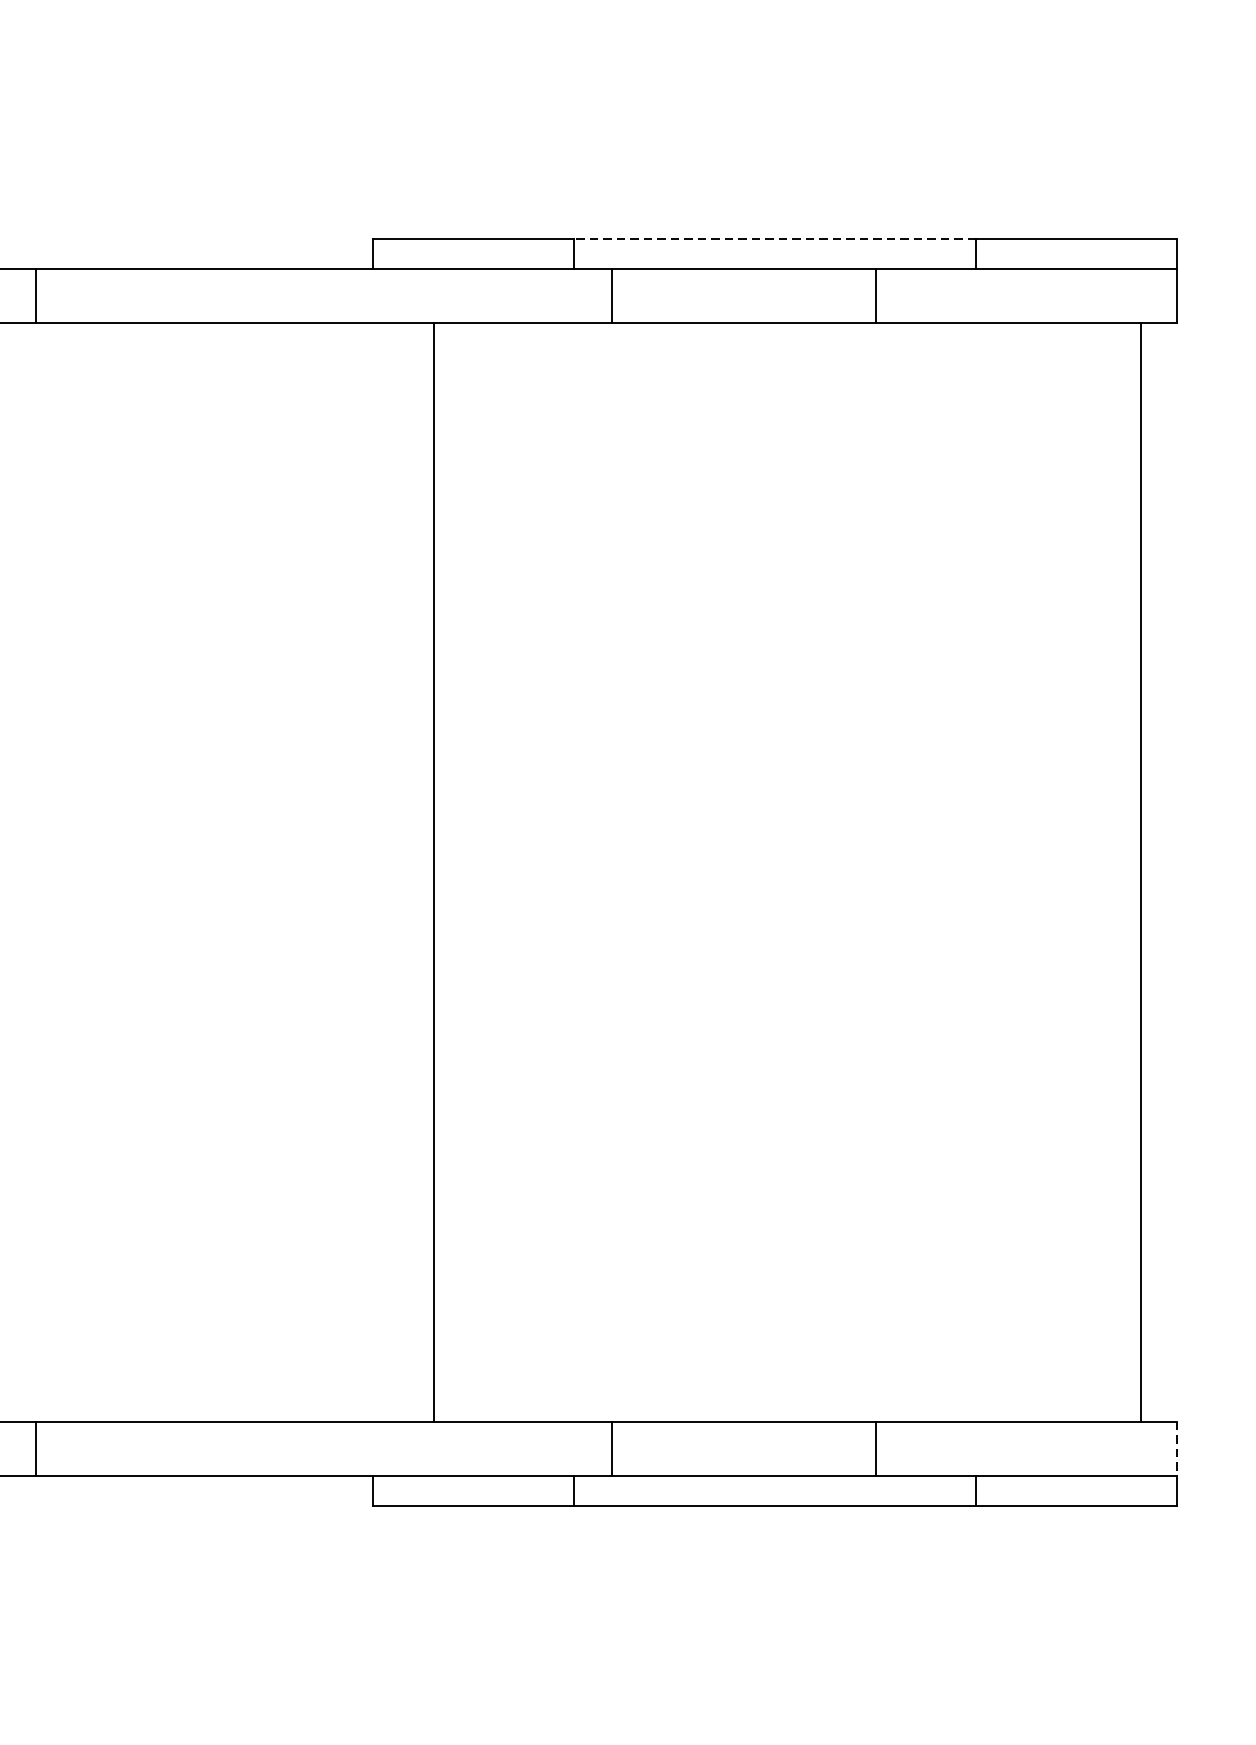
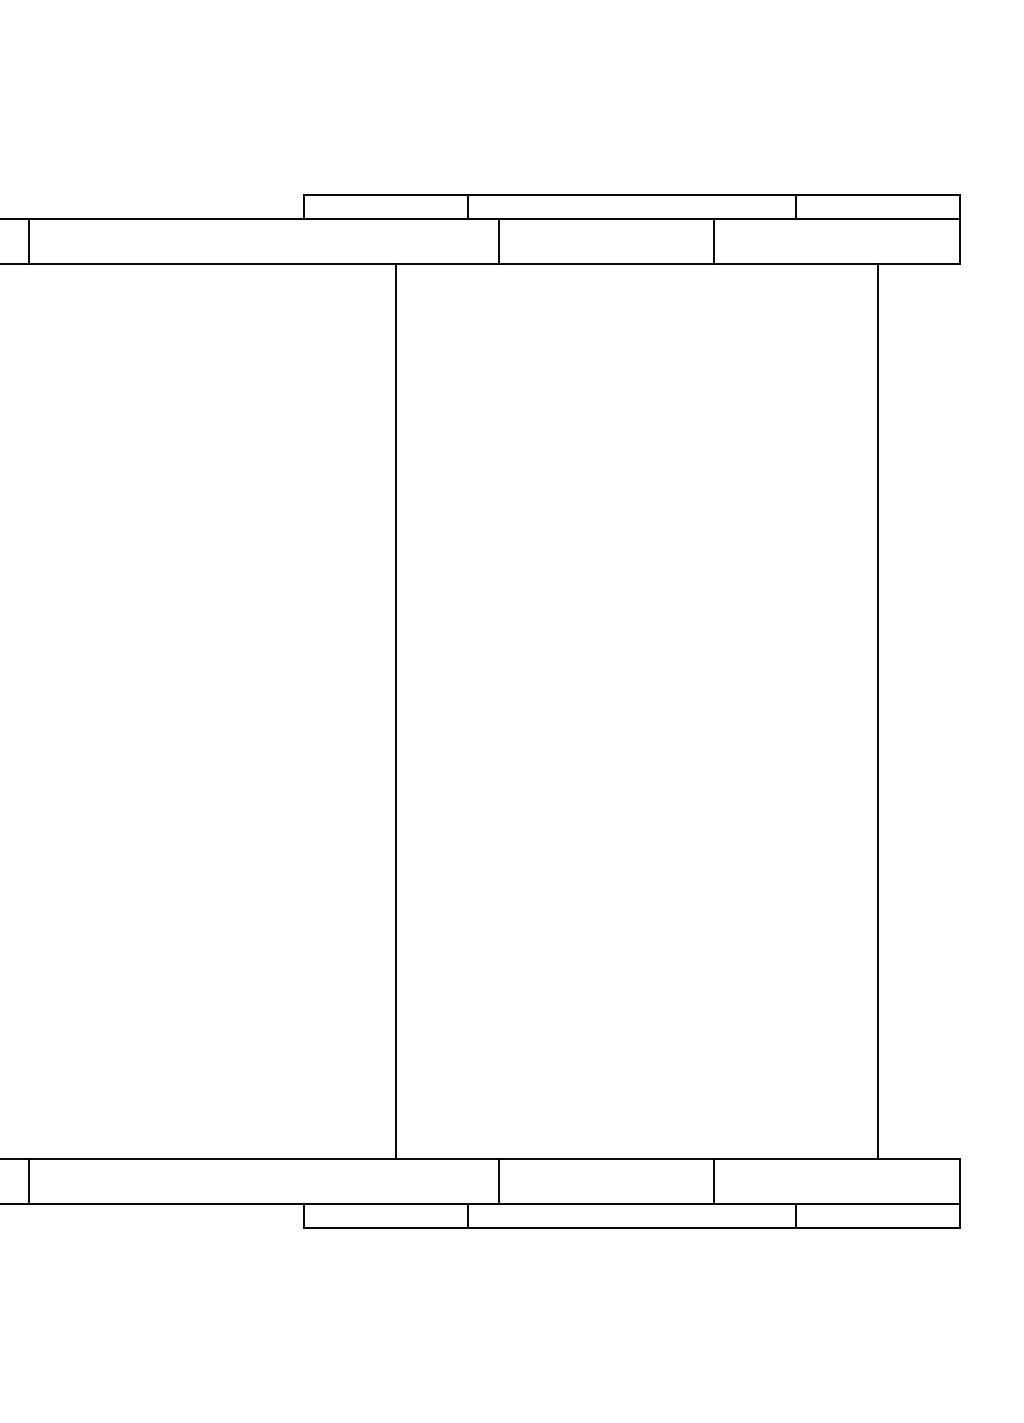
line: (774, 238) -> (631, 194), dashed -> solid
line: (433, 872) -> (395, 711), moved
line: (1140, 872) -> (877, 711), moved
line: (1176, 1449) -> (959, 1181), dashed -> solid

